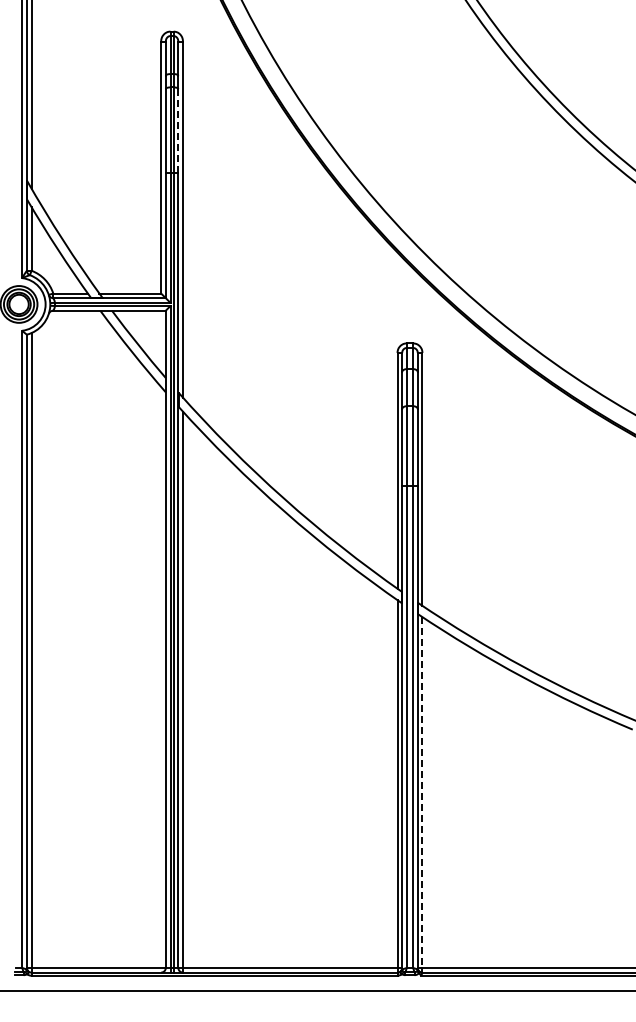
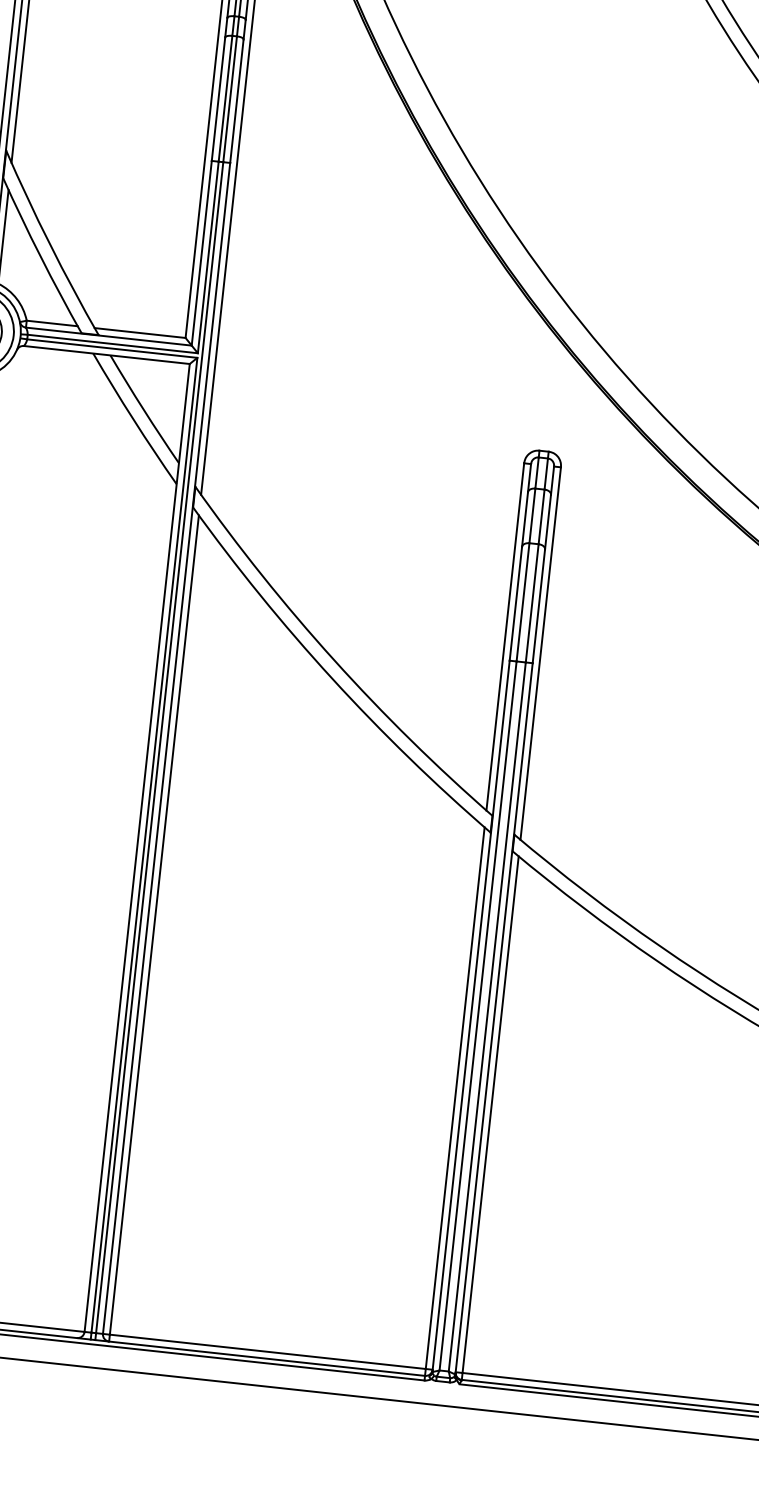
line: (178, 130) -> (237, 100), dashed -> solid
line: (422, 793) -> (490, 1116), dashed -> solid

